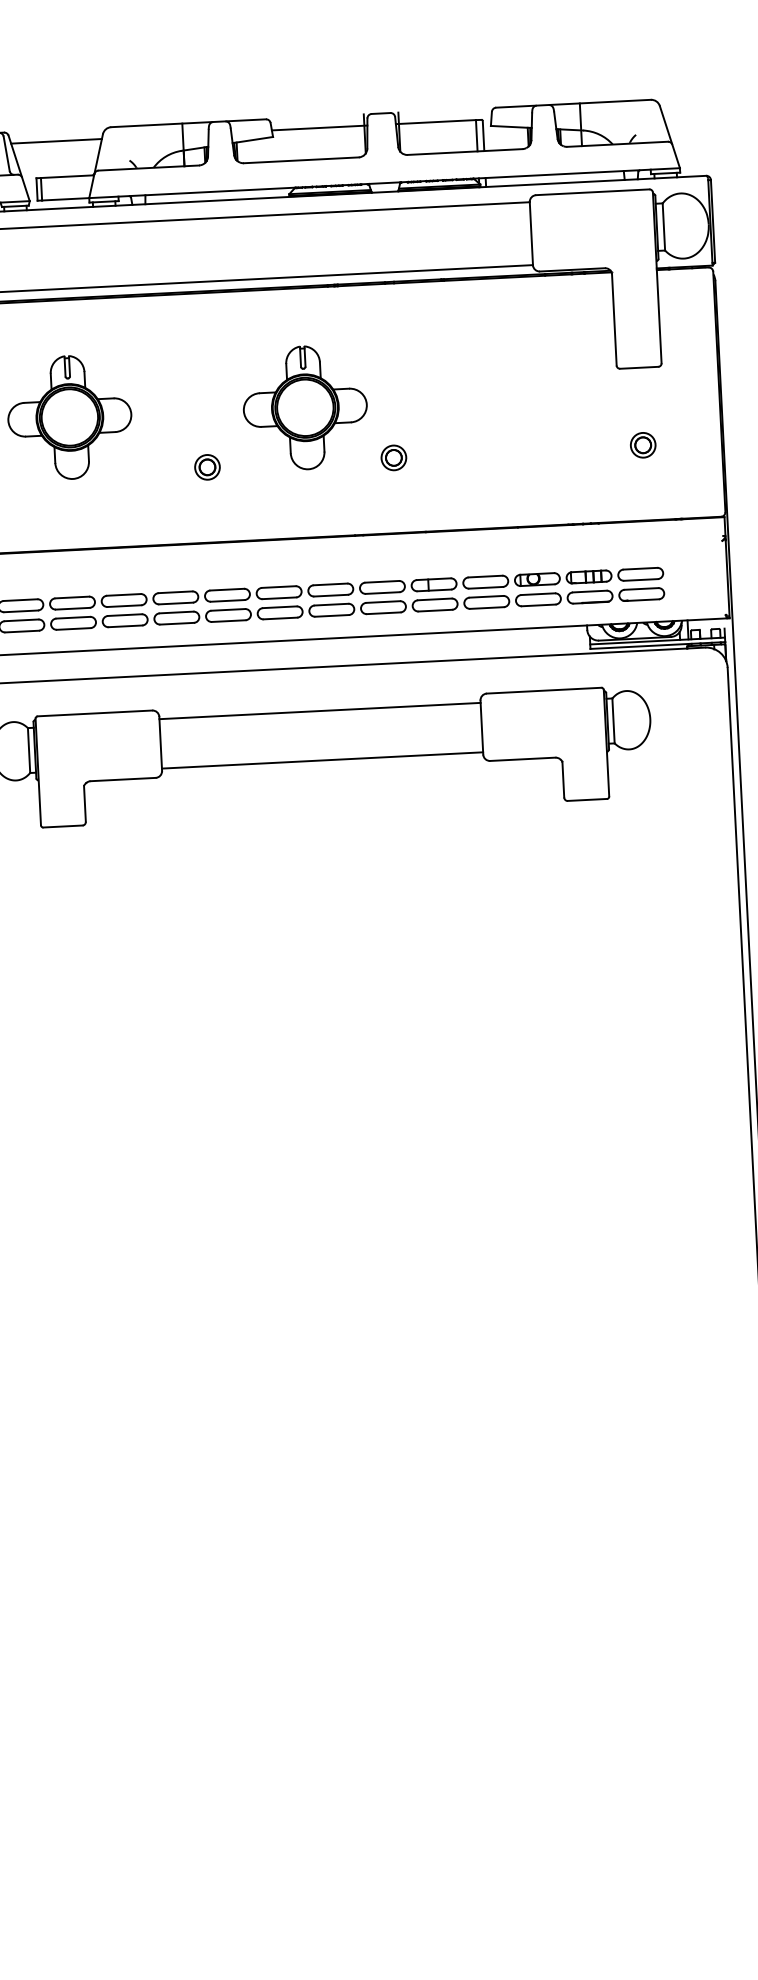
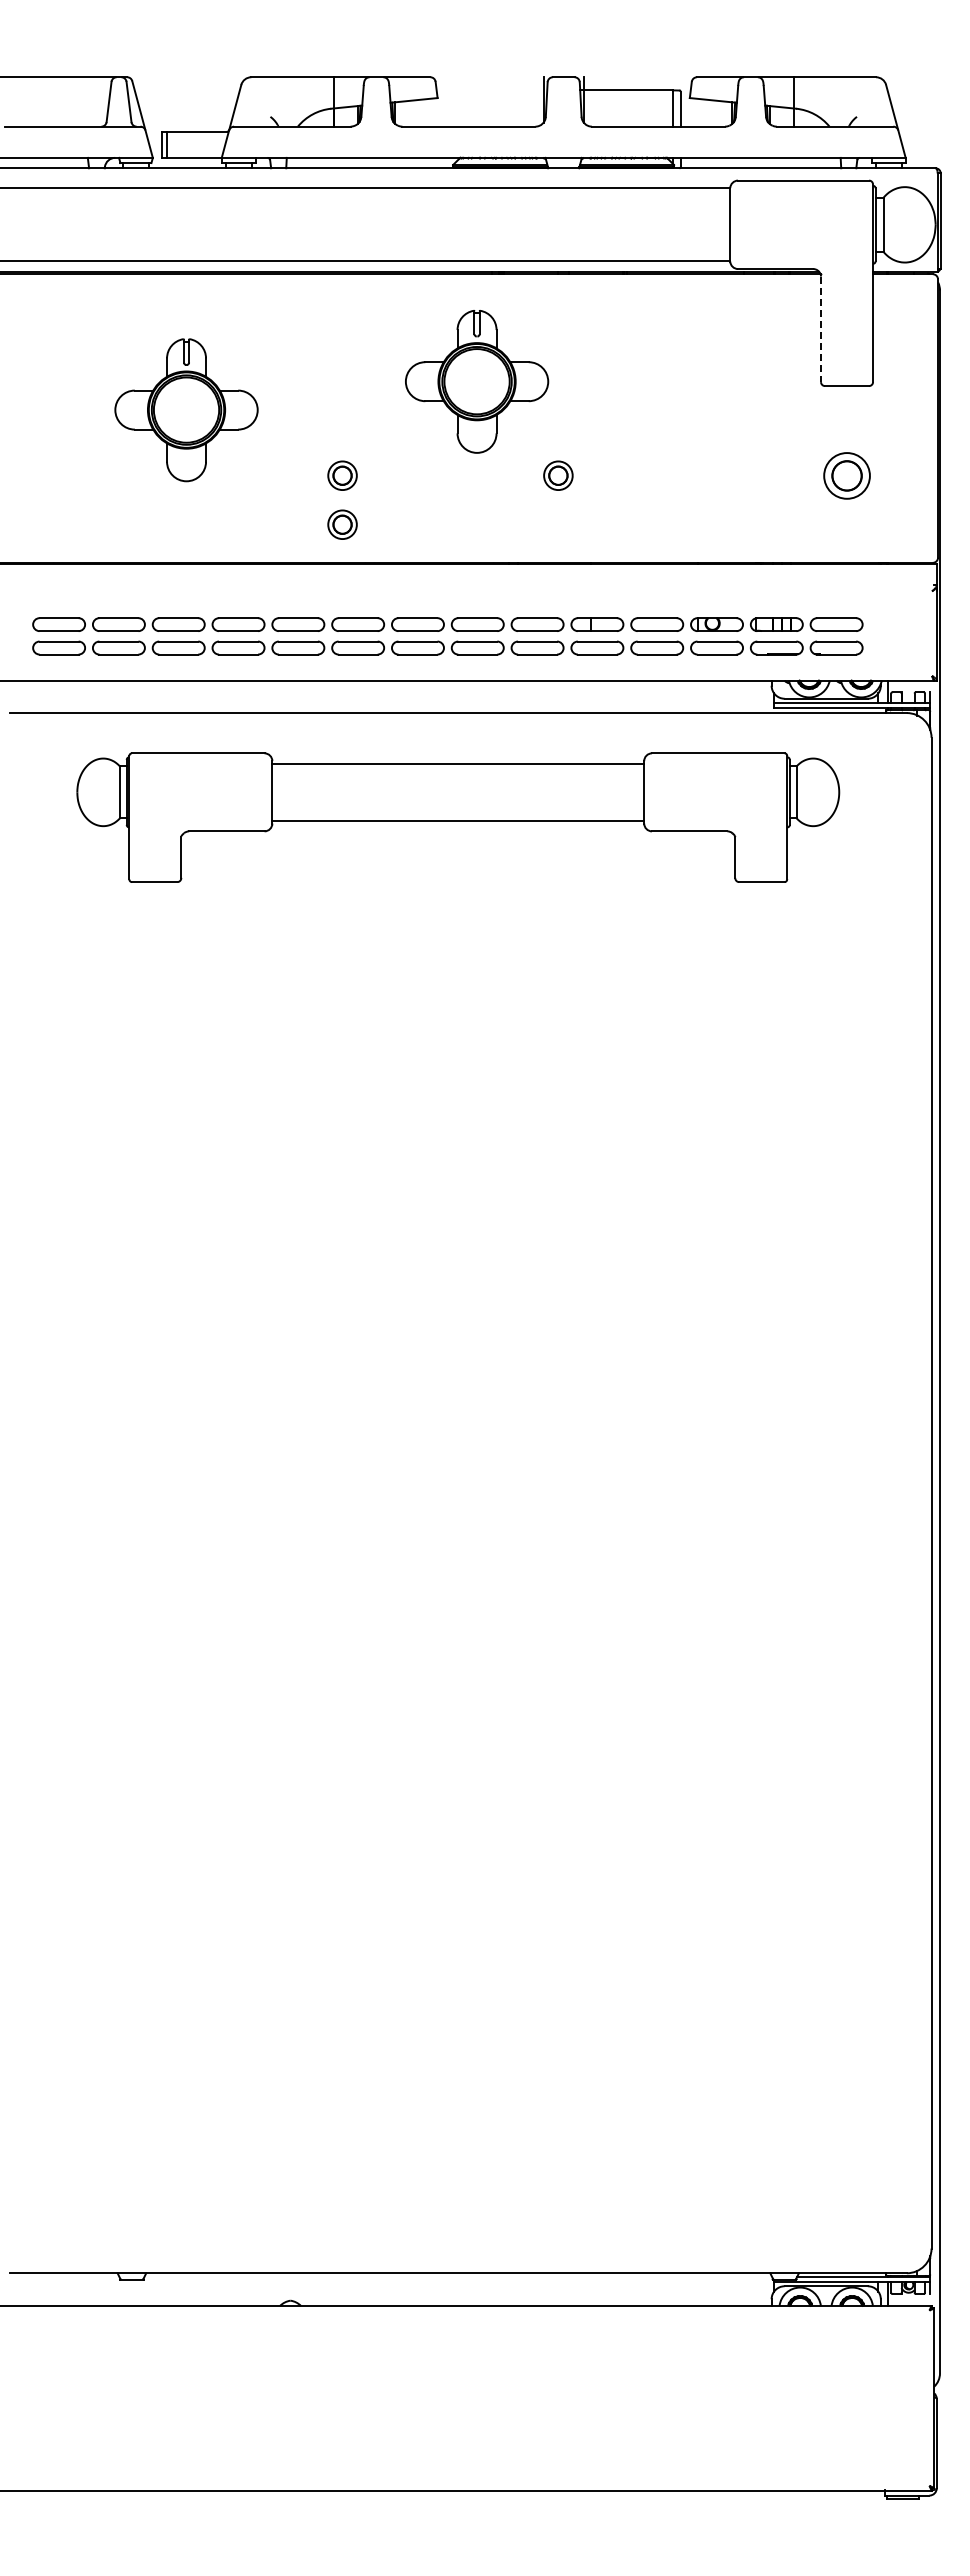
line: (319, 128) -> (491, 90), removed
line: (55, 141) -> (186, 90), removed
line: (614, 320) -> (821, 329), solid -> dashed
part: (305, 407) -> (477, 381), moved
part: (642, 445) -> (846, 475), size x1.6
part: (209, 509) -> (342, 524), added

